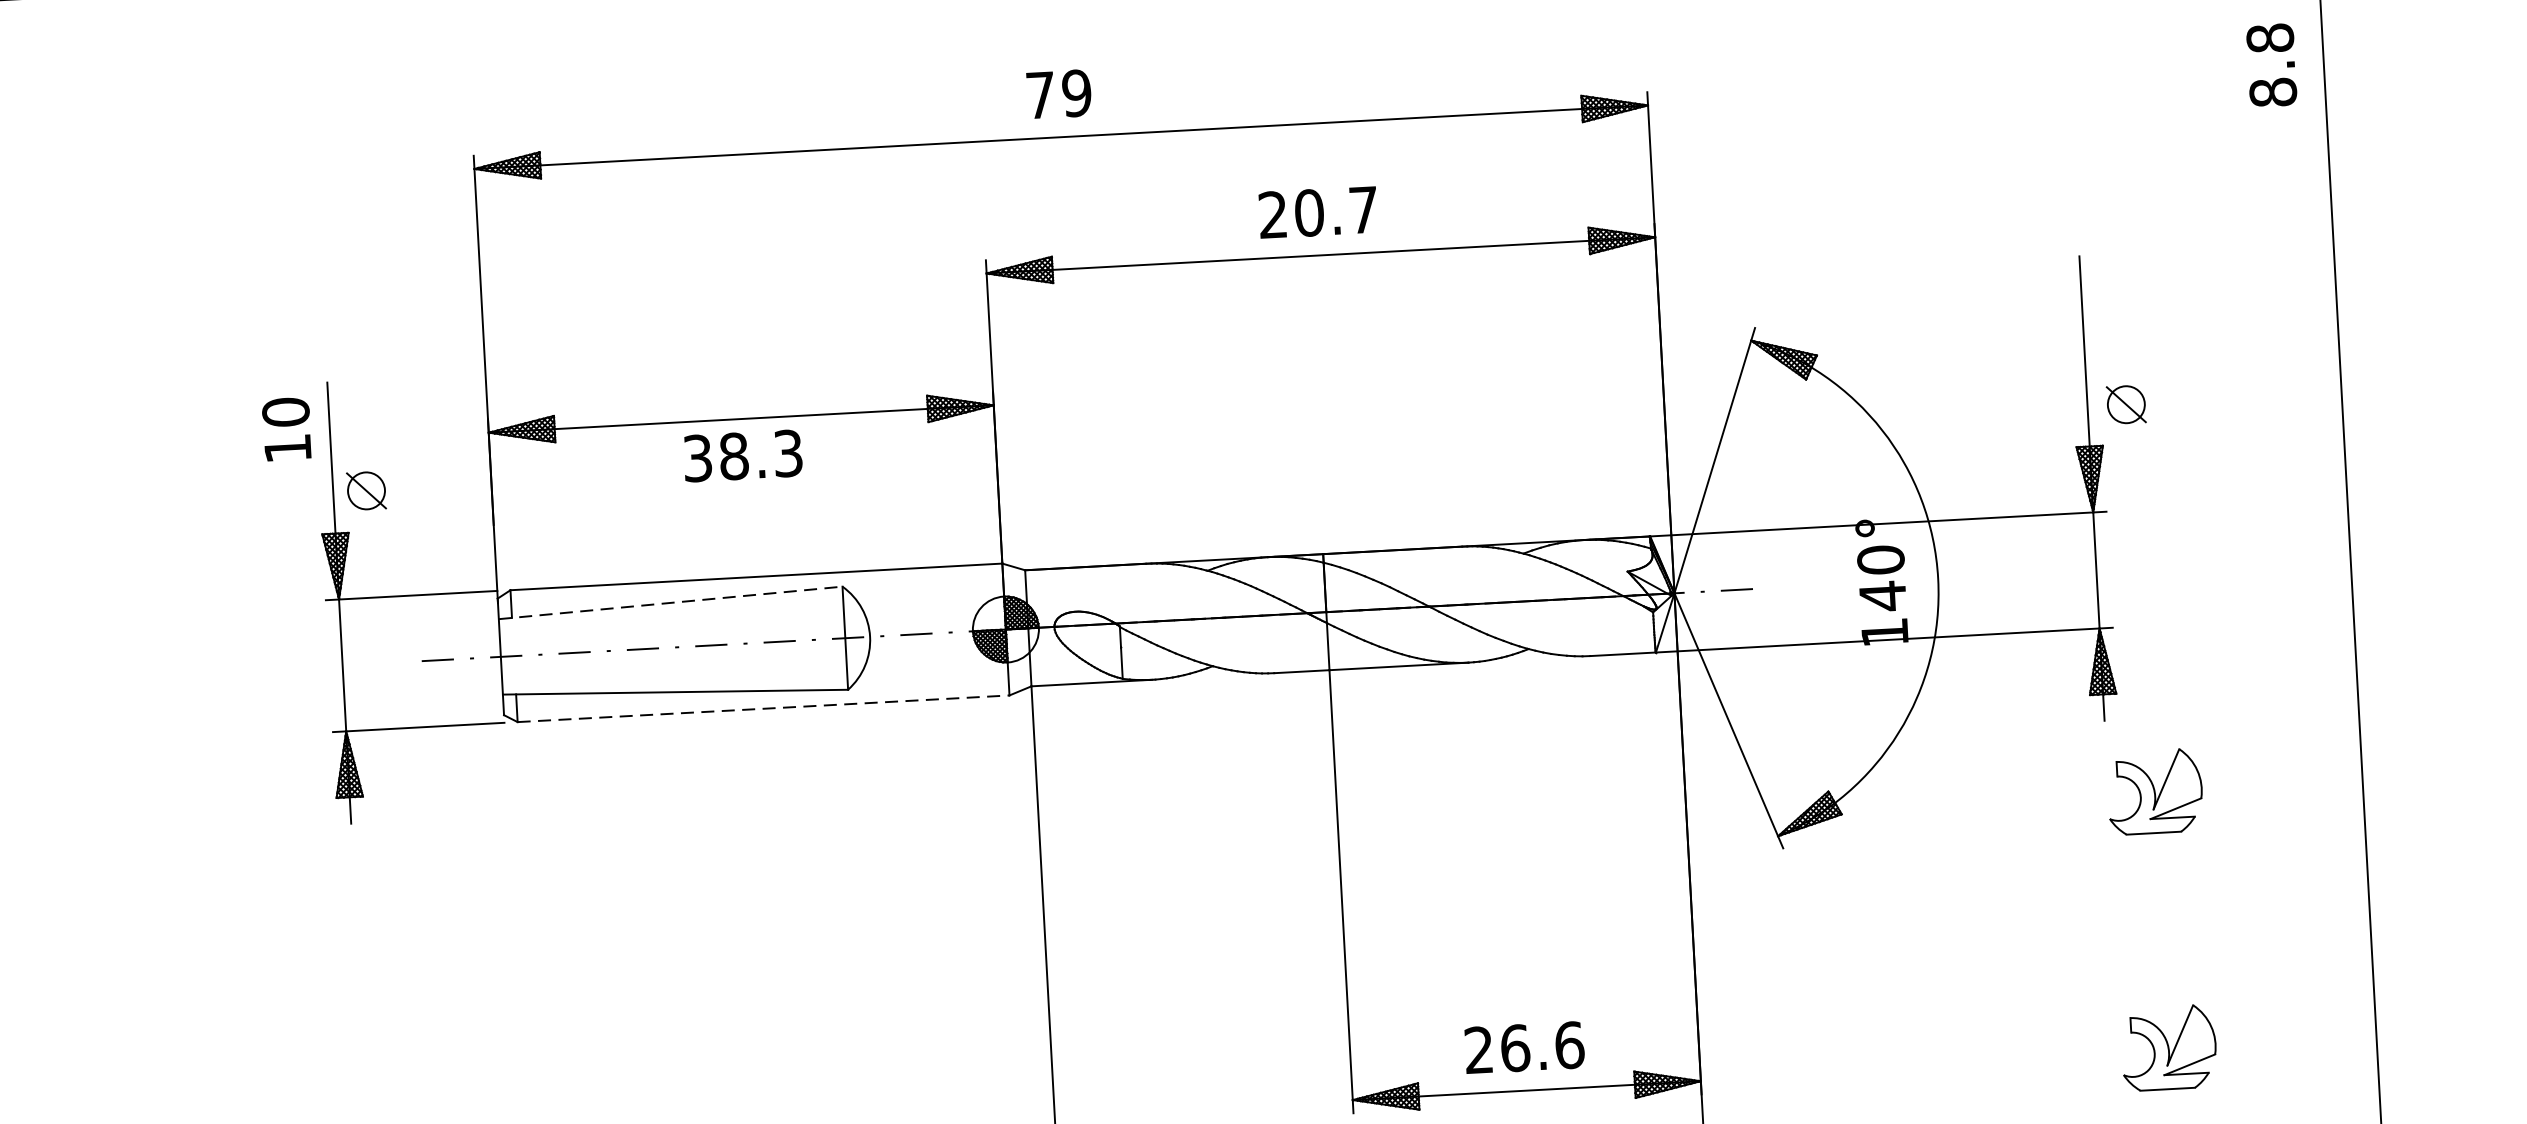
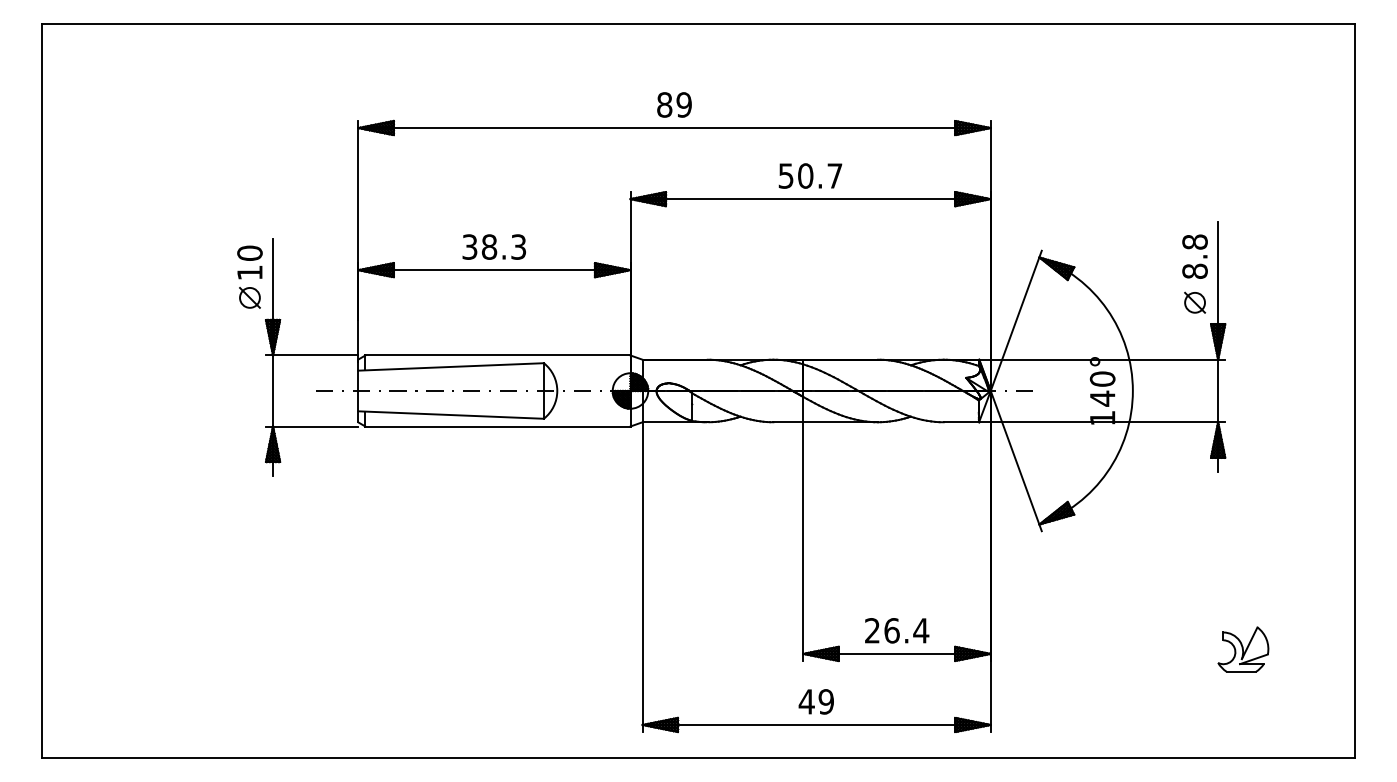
text: (2270, 65) -> (1194, 256), moved
text: (1040, 94) -> (664, 104), 79 -> 89
text: (1271, 214) -> (785, 175), 20.7 -> 50.7
part: (2127, 404) -> (1195, 302), moved
text: (741, 454) -> (493, 246), moved
part: (365, 490) -> (249, 297), moved
line: (671, 602) -> (451, 366), dashed -> solid
line: (762, 708) -> (497, 426), dashed -> solid
part: (2155, 791) -> (1243, 511), removed
text: (1570, 1044) -> (921, 630), 26.6 -> 26.4

